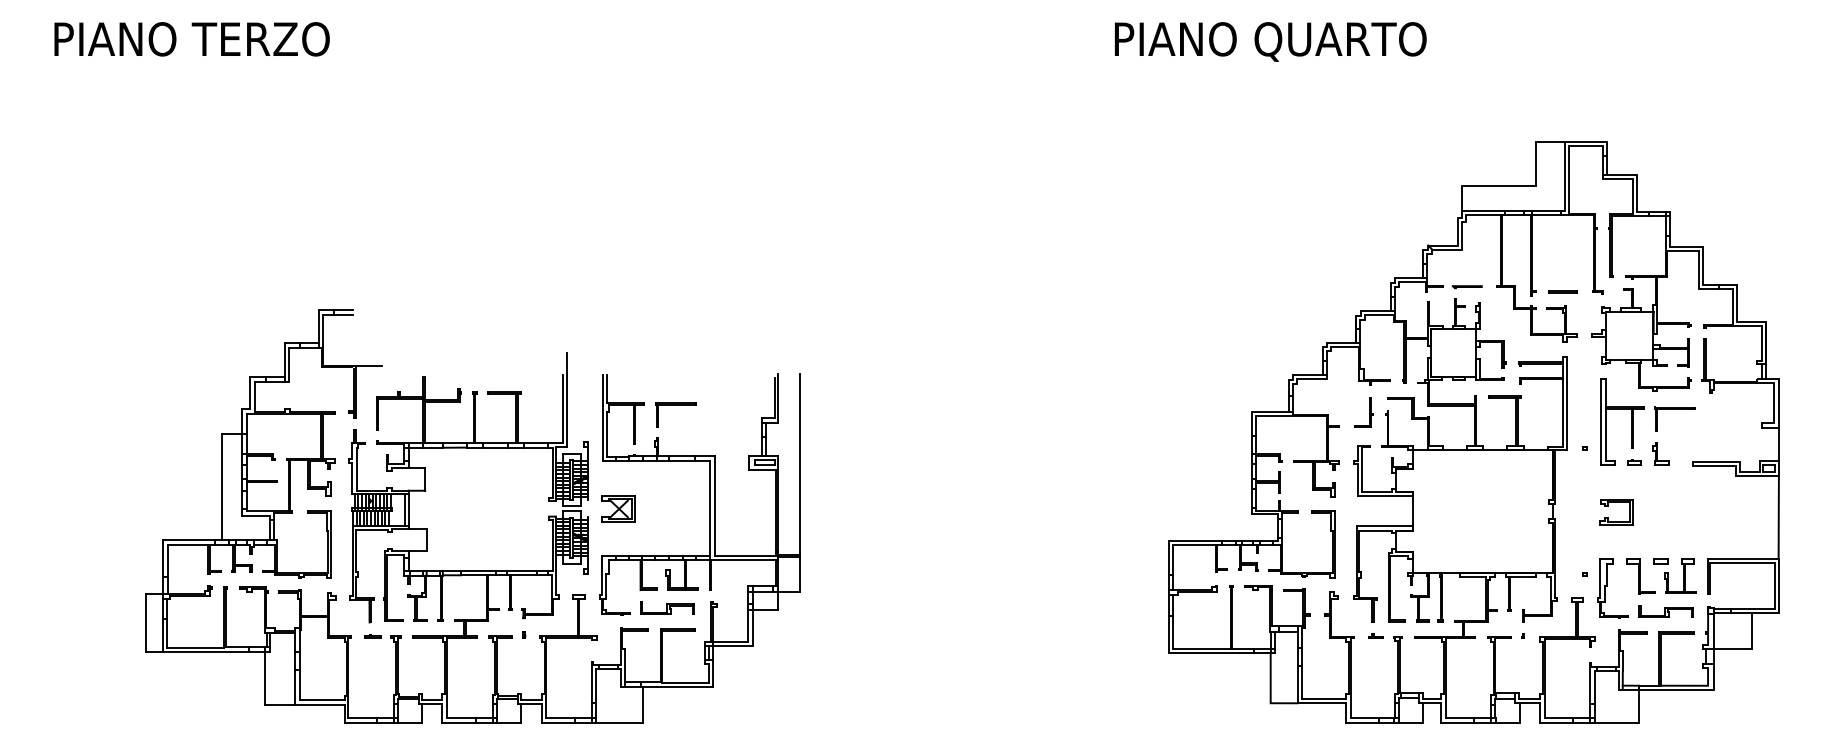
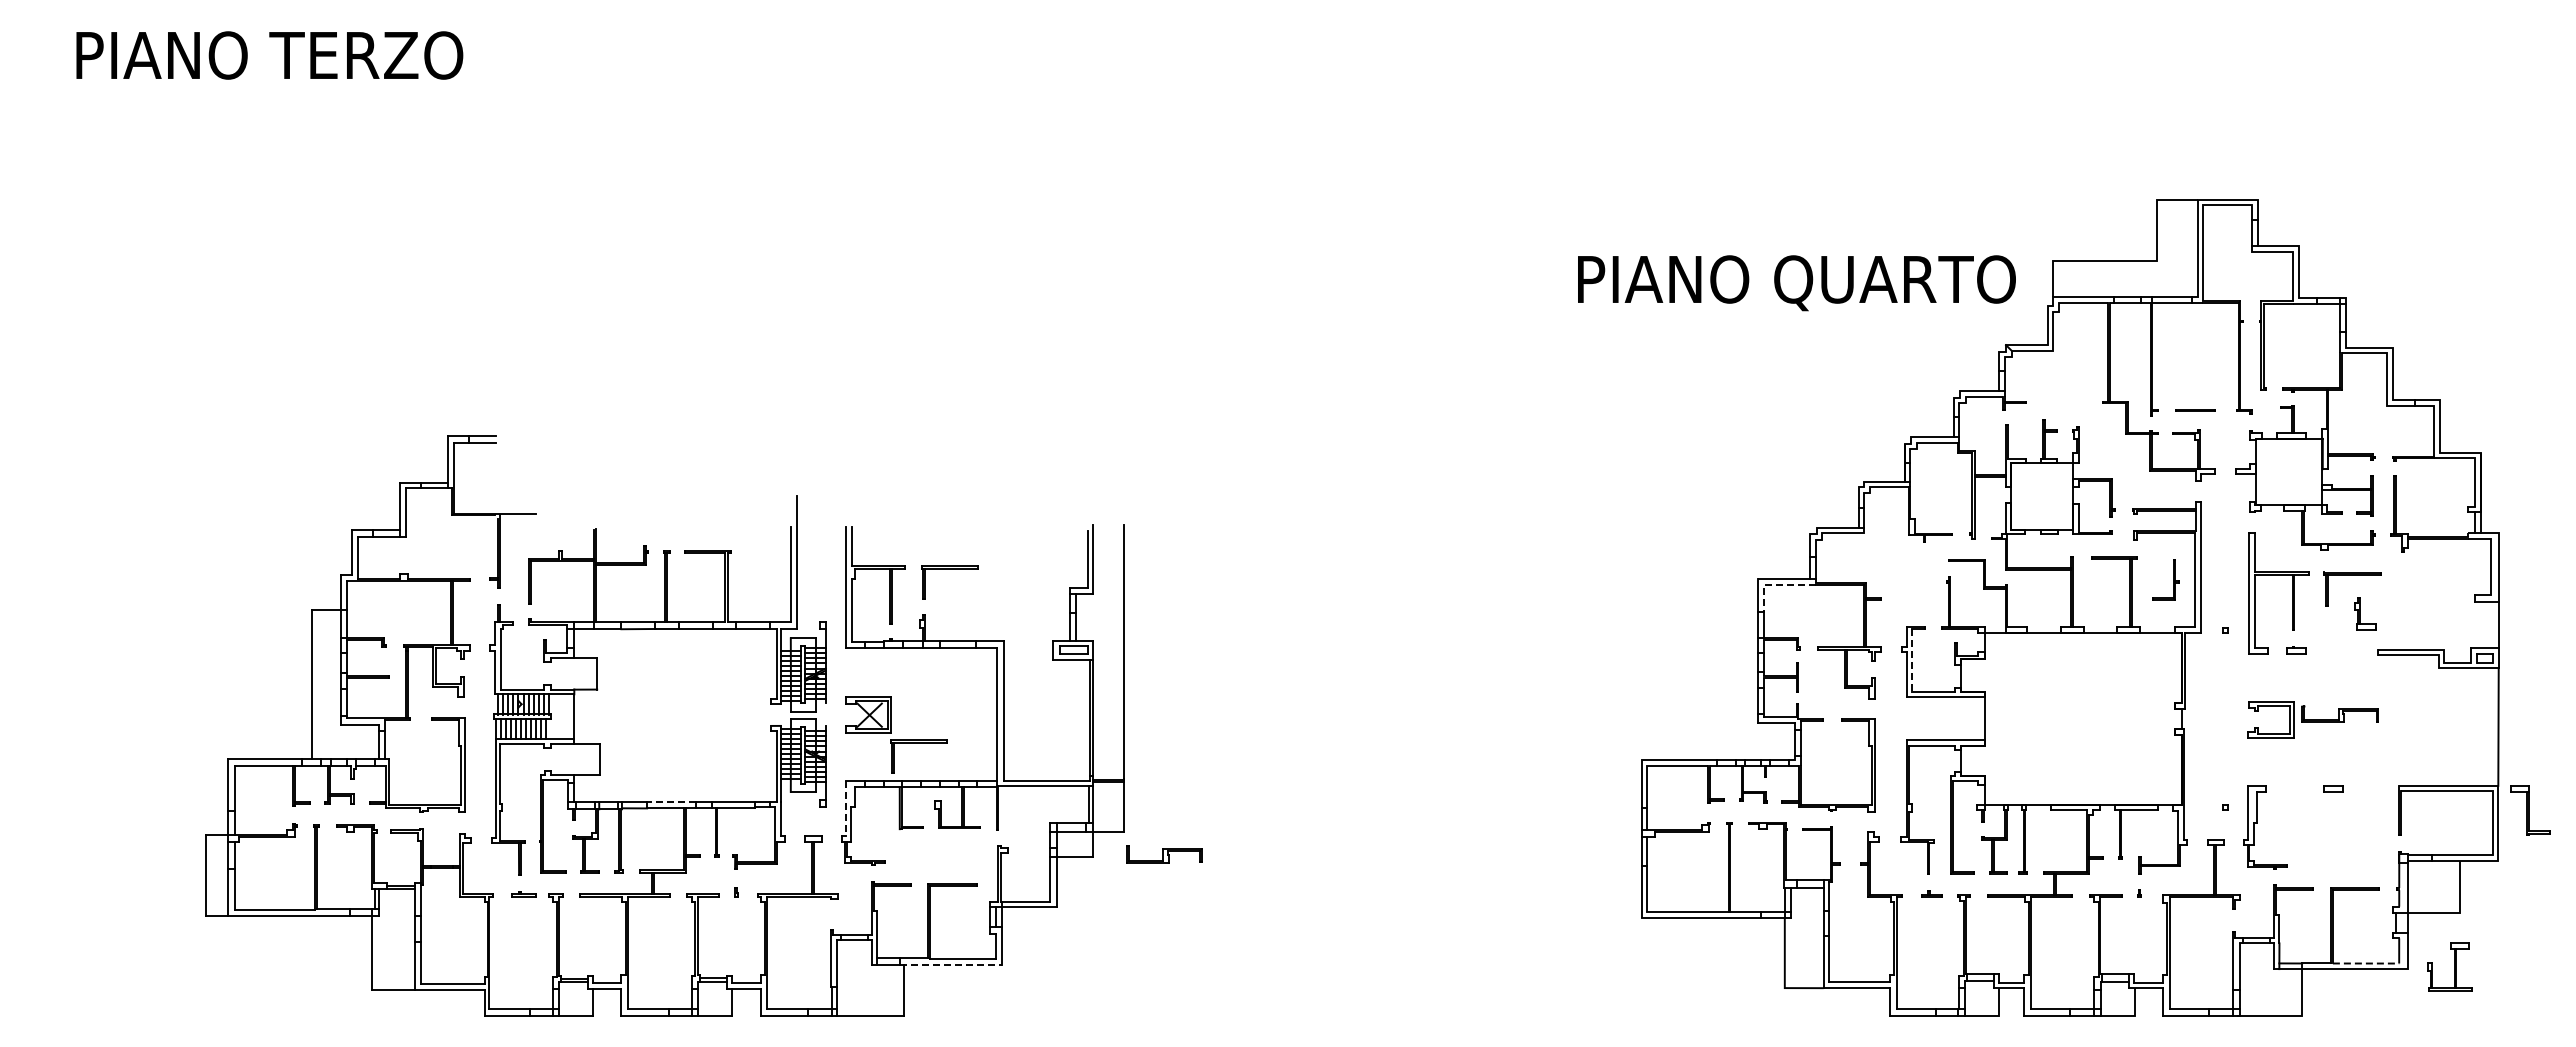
text: (1270, 42) -> (1796, 283), moved
line: (1466, 287) -> (2060, 403), removed
part: (1369, 412) -> (2173, 579), moved
line: (1264, 415) -> (1775, 584), solid -> dashed
part: (1661, 453) -> (2365, 613), moved
line: (1361, 470) -> (1912, 660), solid -> dashed
line: (404, 509) -> (568, 716), removed
part: (653, 529) -> (918, 743), added
line: (478, 571) -> (671, 802), solid -> dashed
line: (601, 575) -> (845, 808), solid -> dashed
part: (1641, 576) -> (2530, 810), moved
part: (1680, 576) -> (2449, 966), moved
part: (667, 608) -> (1164, 854), moved
part: (1665, 610) -> (2339, 713), moved
line: (1684, 685) -> (2366, 963), solid -> dashed
line: (677, 686) -> (951, 964), solid -> dashed

